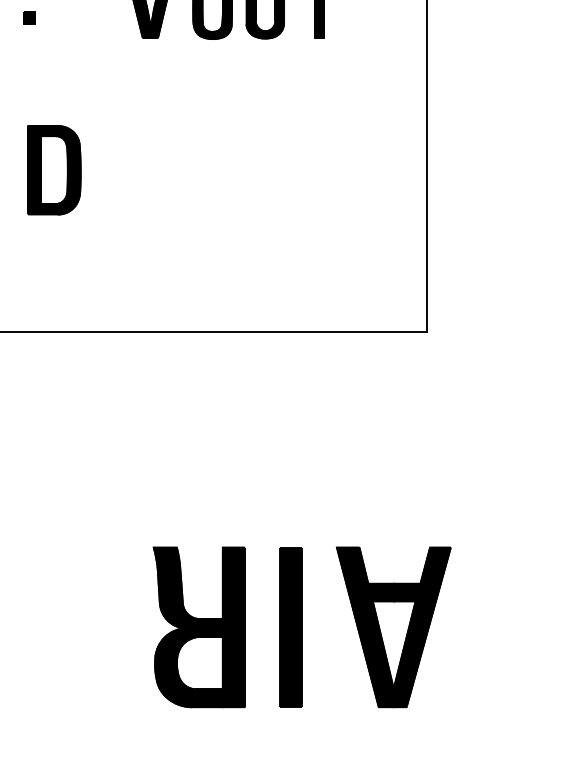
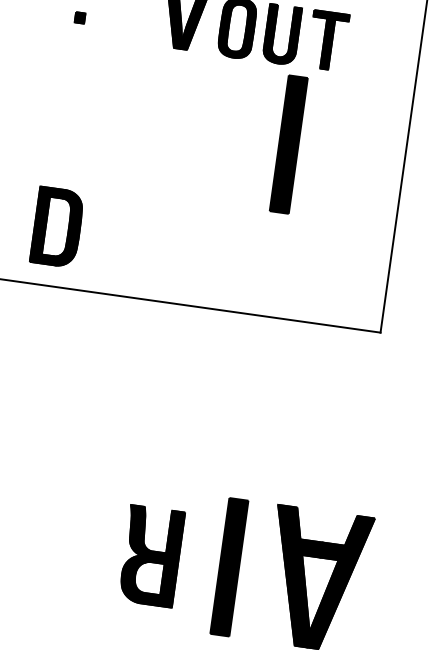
part: (290, 130) -> (288, 144), added
part: (54, 170) -> (57, 227), moved
part: (198, 627) -> (150, 556), size x0.7

